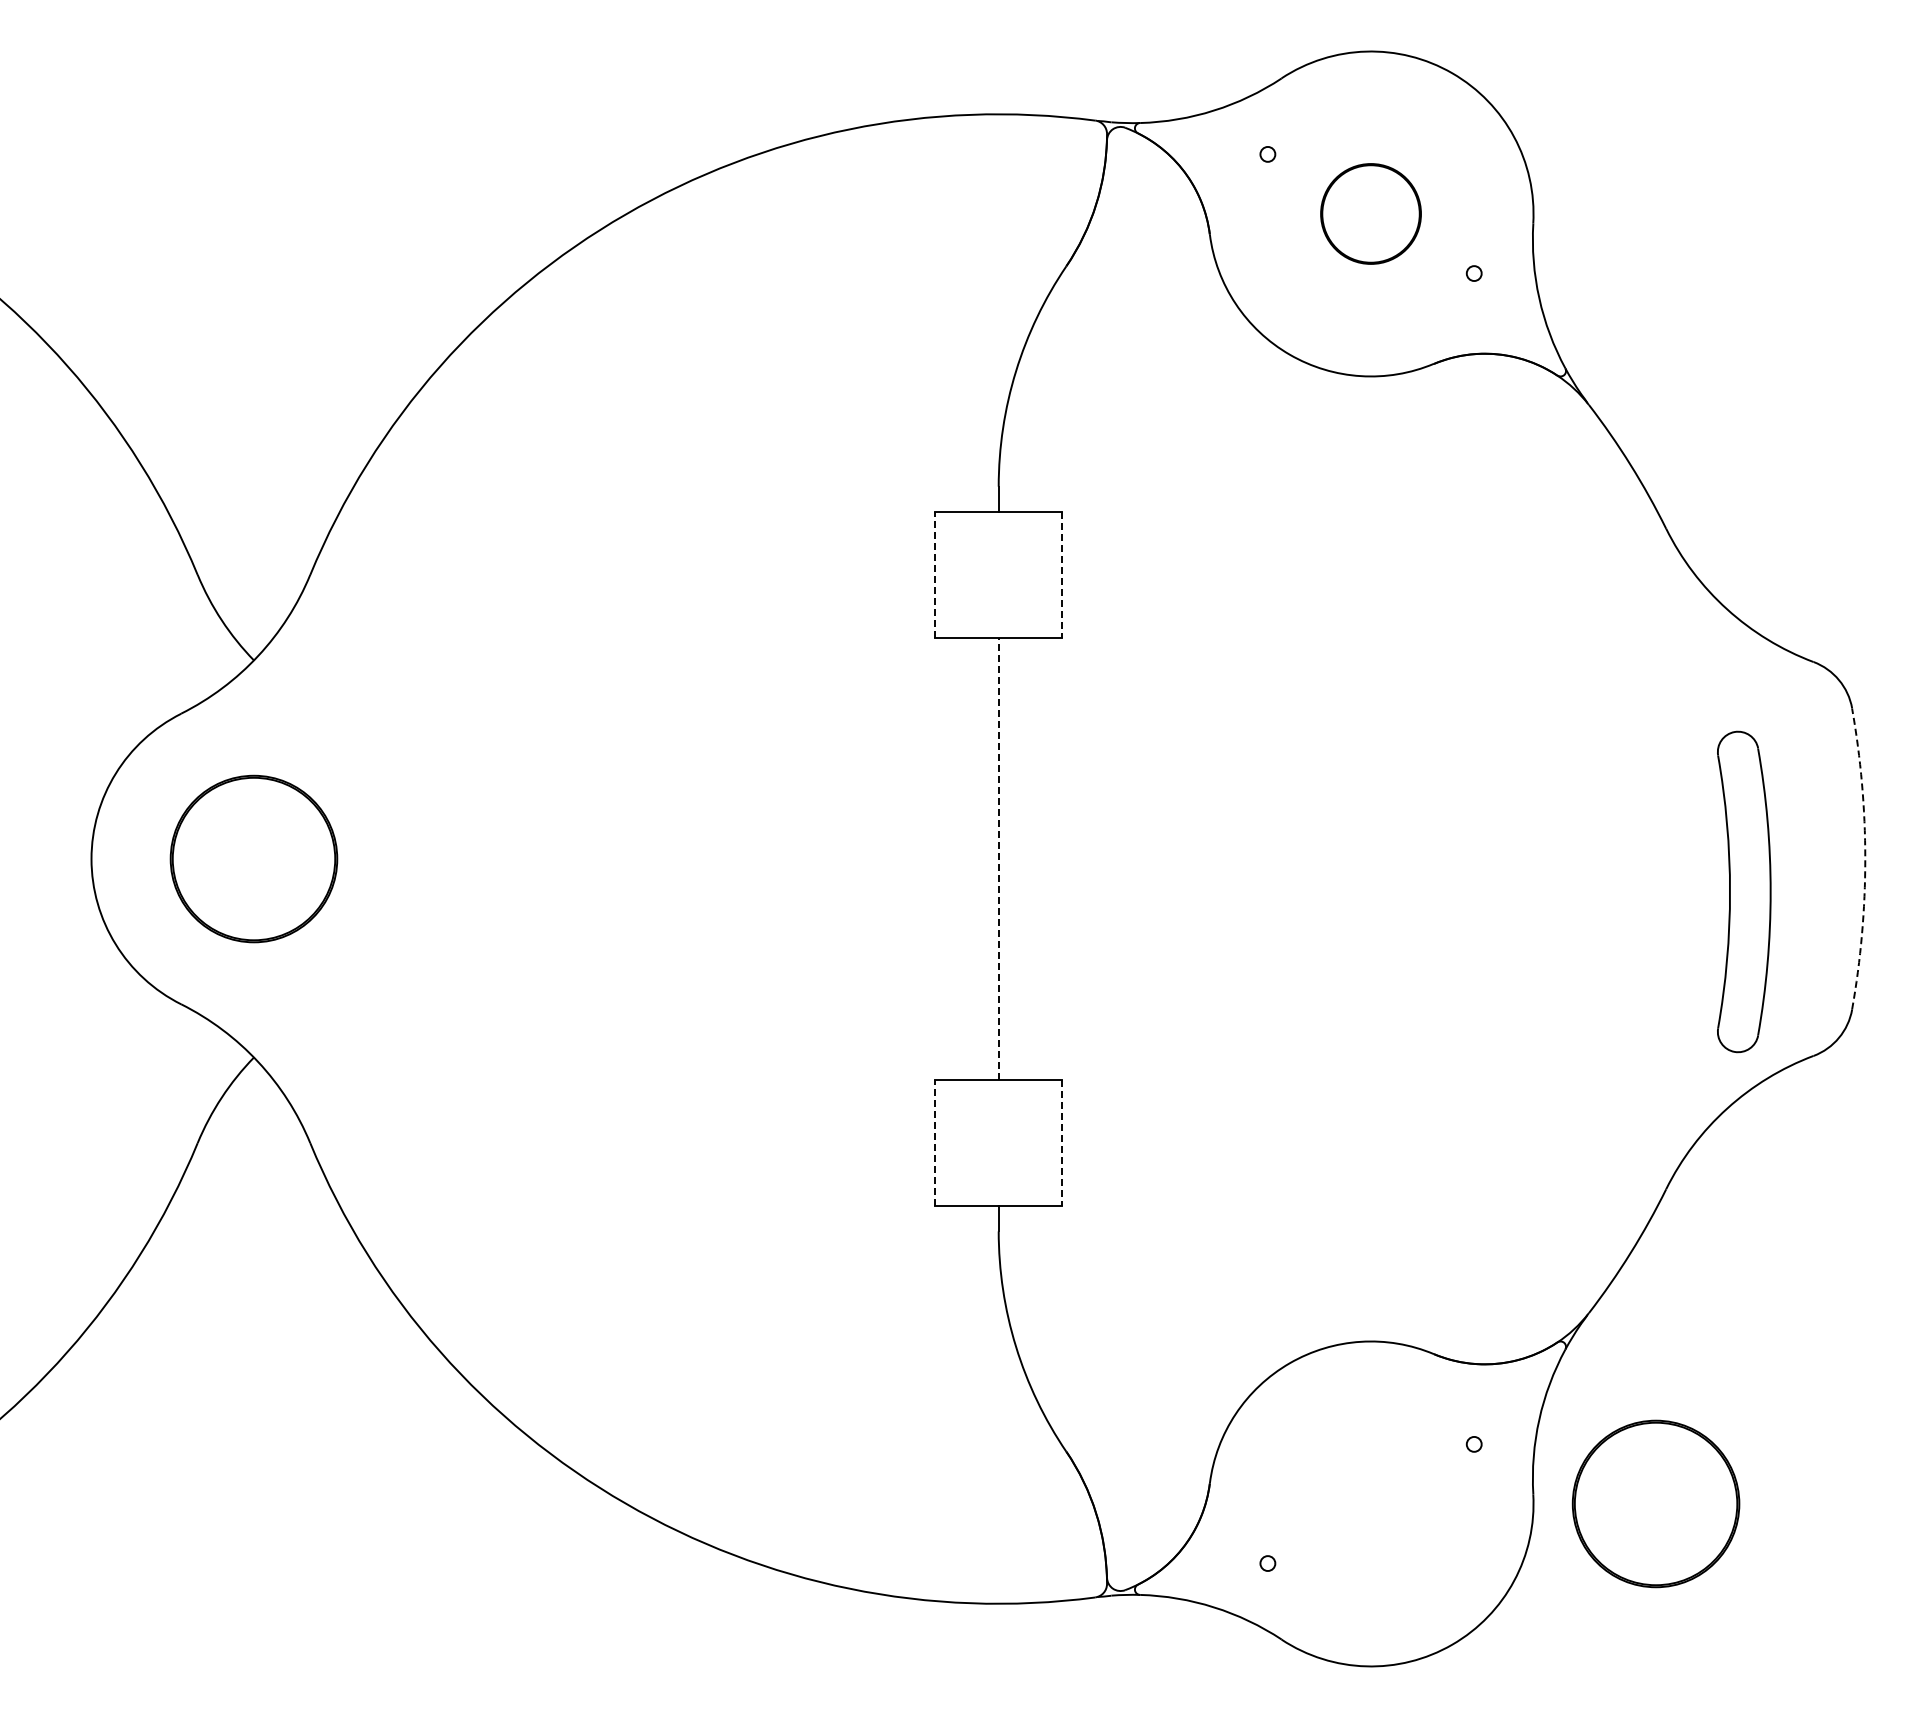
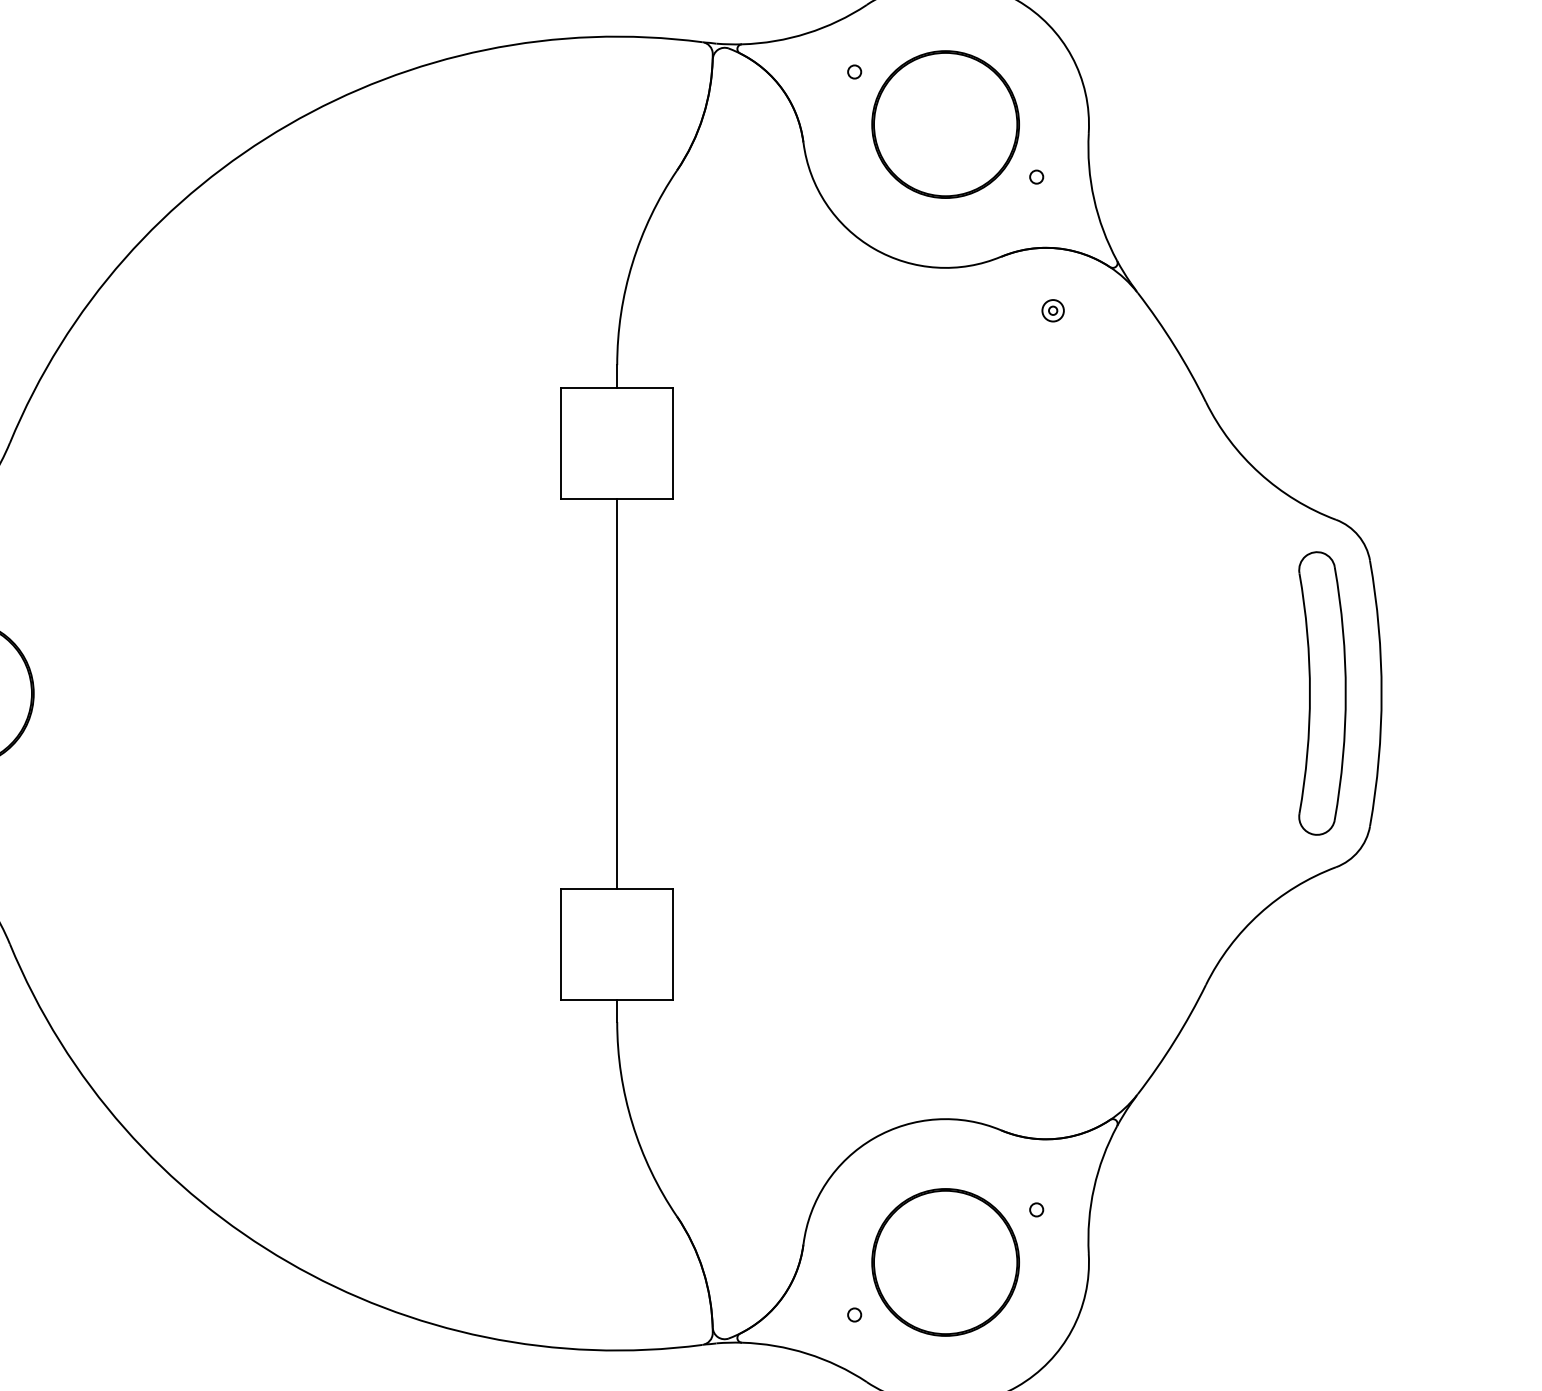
part: (1370, 213) -> (945, 124), size x1.67
part: (1492, 425) -> (1052, 311), added
line: (934, 575) -> (560, 443), dashed -> solid
line: (1062, 575) -> (673, 443), dashed -> solid
line: (998, 859) -> (617, 693), dashed -> solid
arc: (1865, 859) -> (1381, 693), dashed -> solid
part: (1744, 891) -> (1322, 693), moved
line: (934, 1142) -> (560, 943), dashed -> solid
line: (1062, 1142) -> (673, 943), dashed -> solid
part: (1655, 1503) -> (945, 1262), moved

